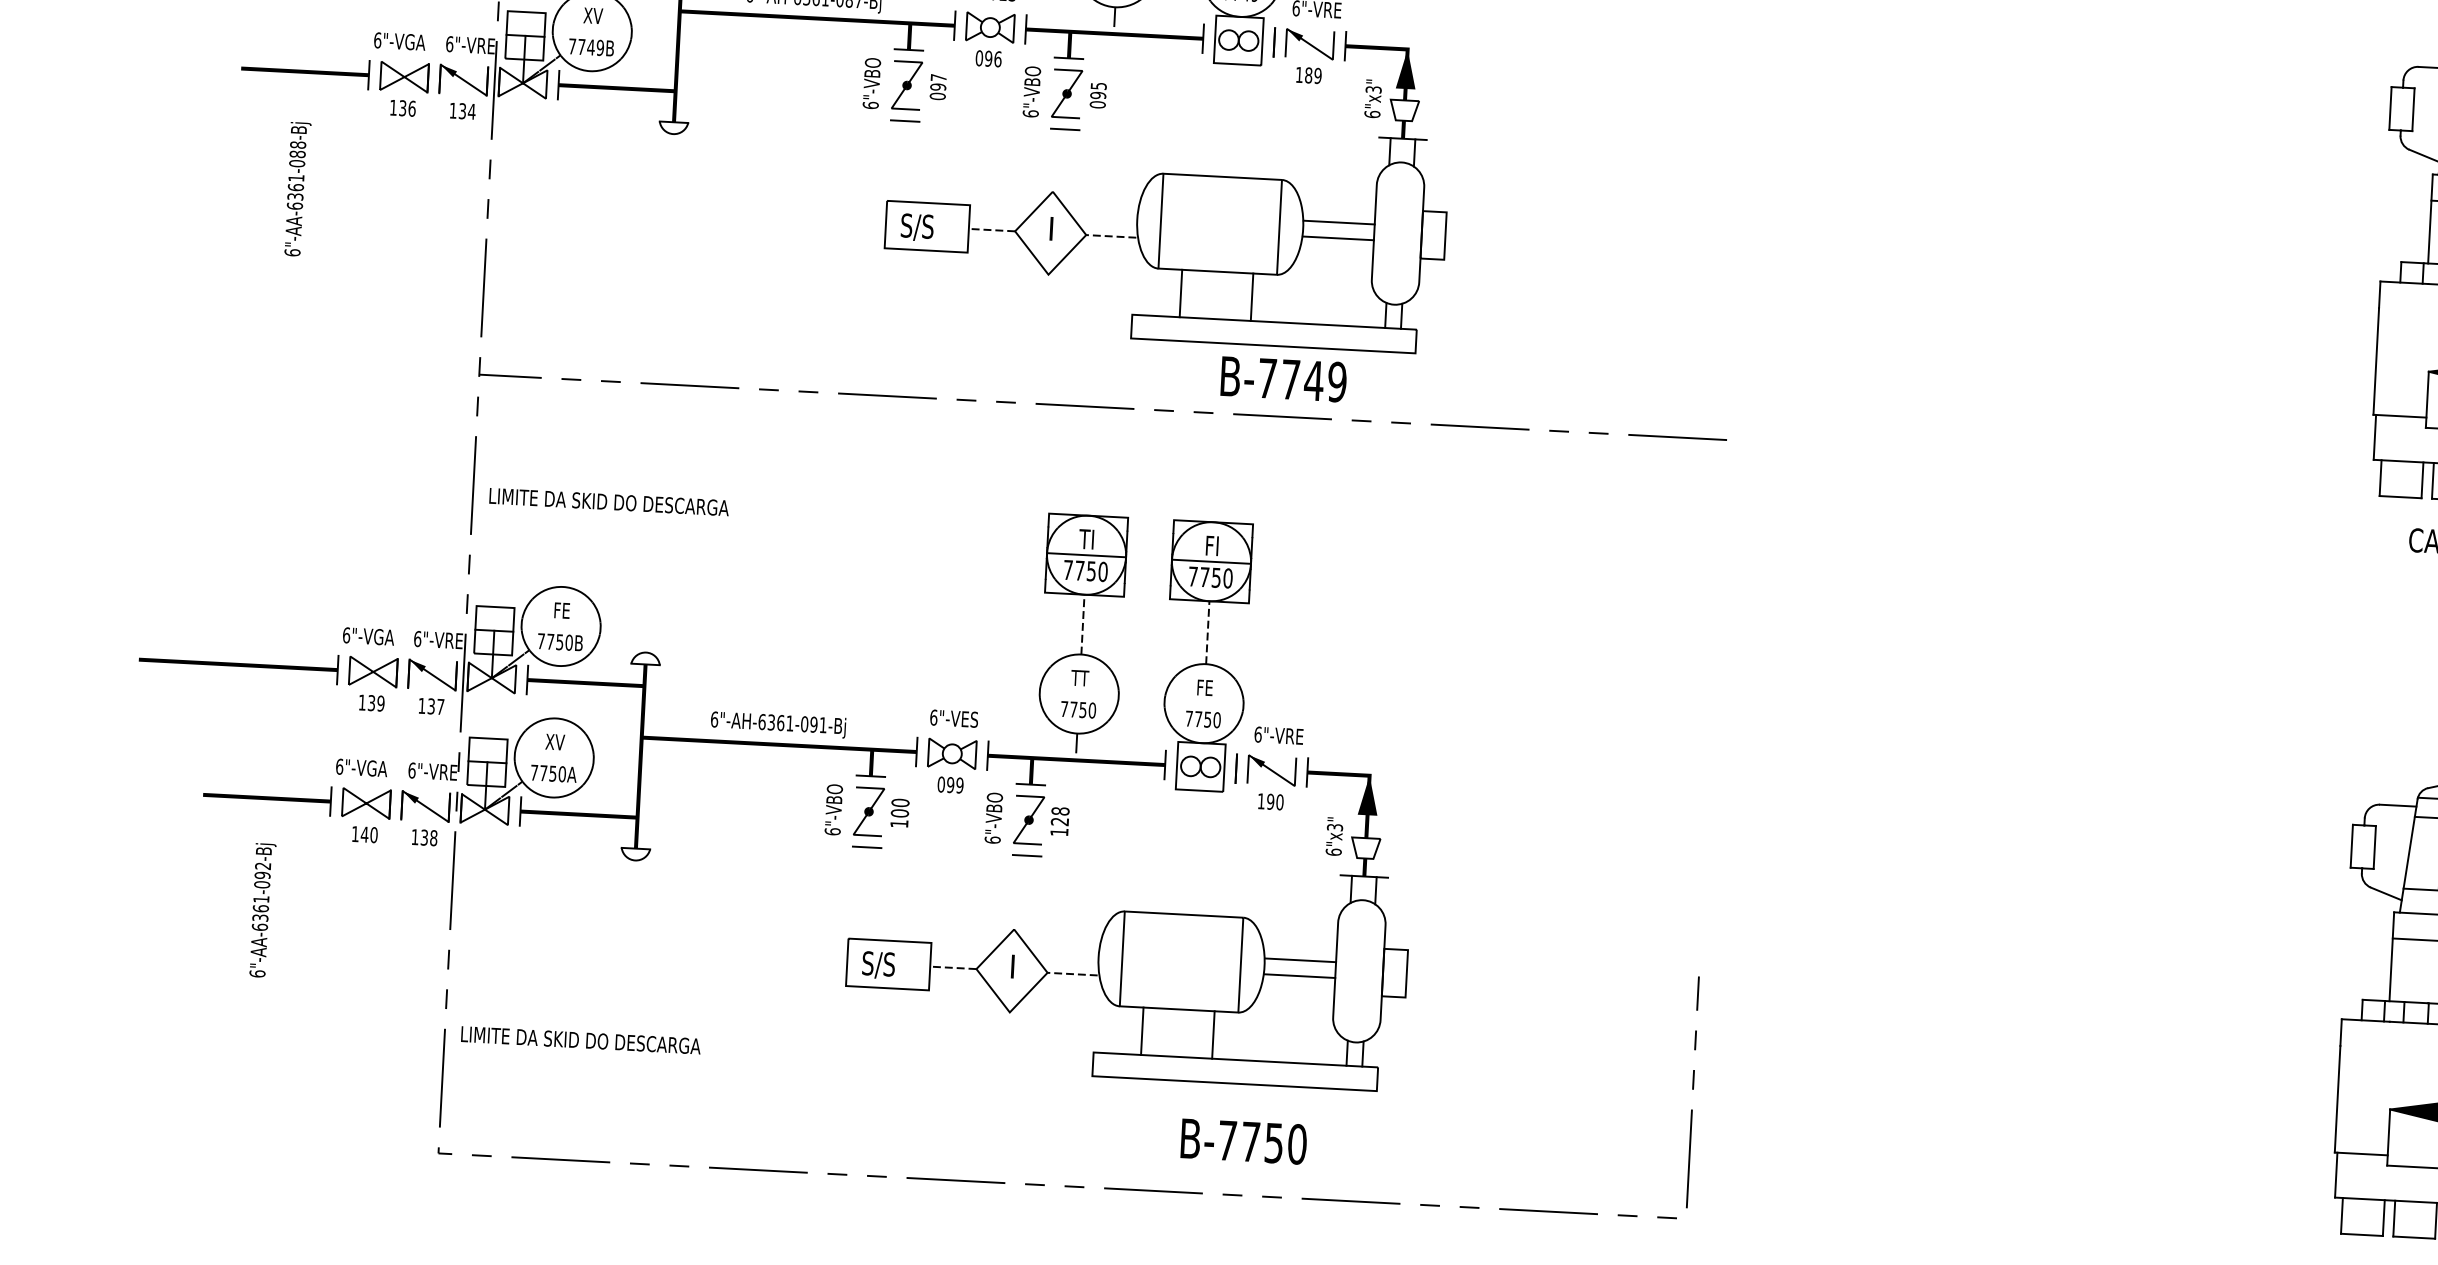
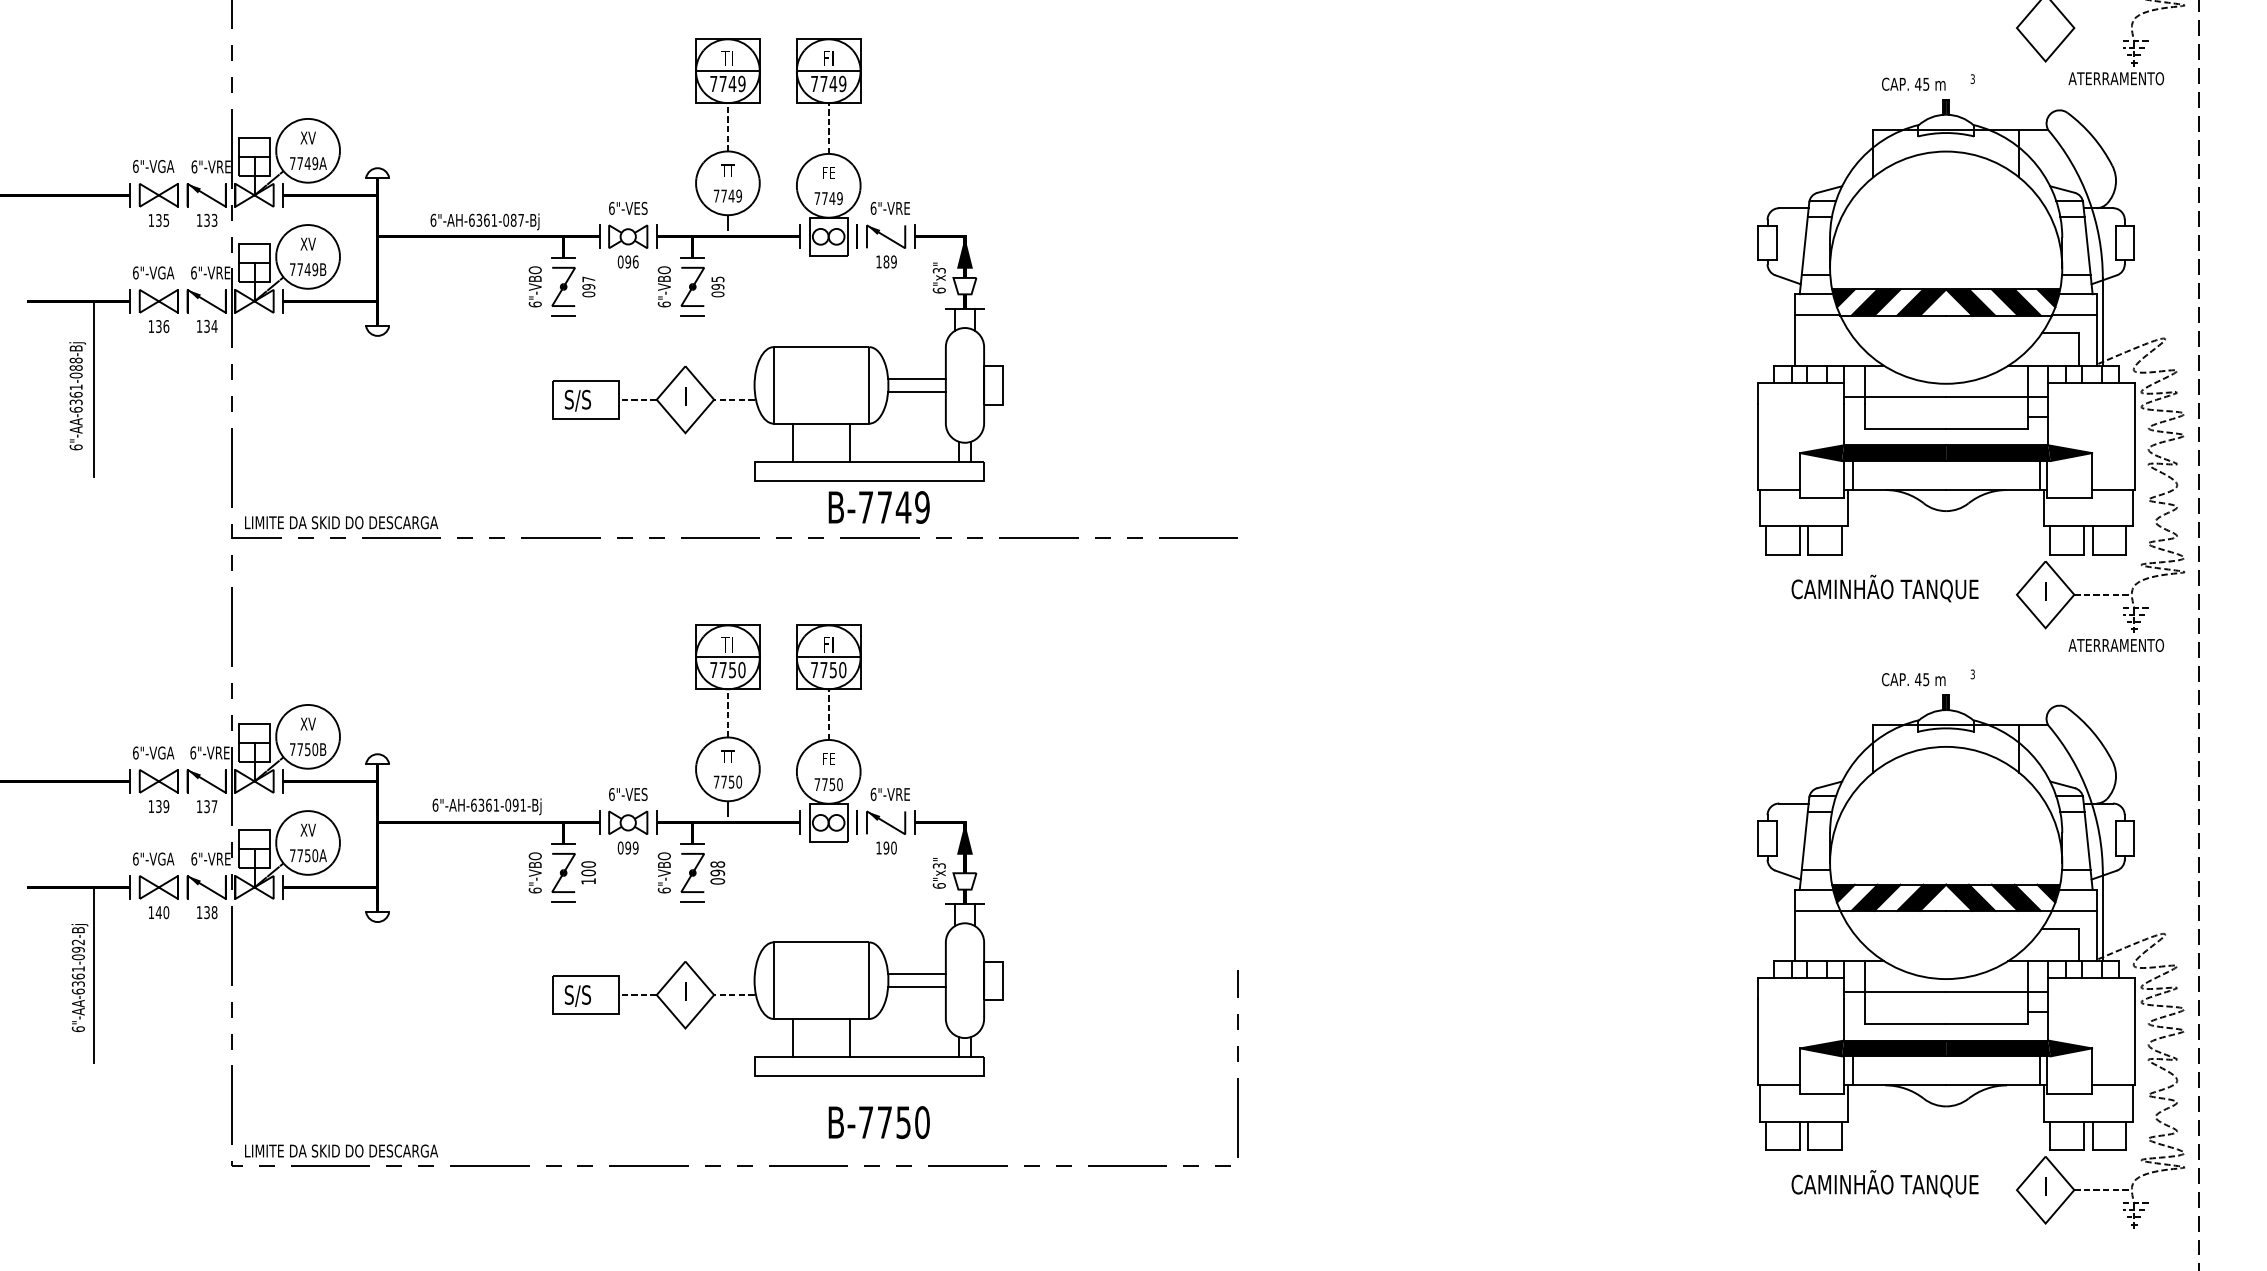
line: (319, 180) -> (94, 388), added
text: (609, 501) -> (341, 522), moved
text: (561, 609) -> (307, 723), FE -> XV
text: (1059, 826) -> (717, 876), 128 -> 098
line: (280, 907) -> (94, 974), added
text: (580, 1039) -> (341, 1150), moved

